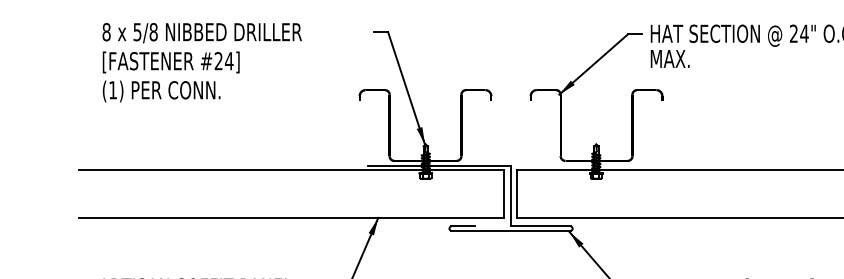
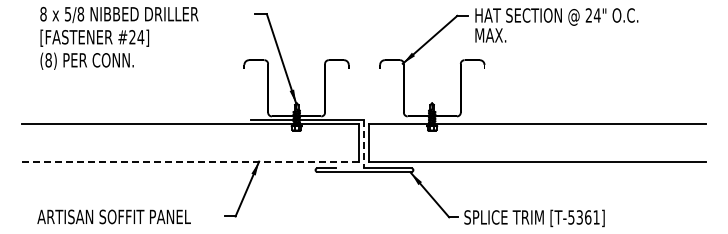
text: (112, 90) -> (48, 60), (1) -> (8)
line: (511, 196) -> (364, 144), solid -> dashed
line: (290, 217) -> (189, 161), solid -> dashed

